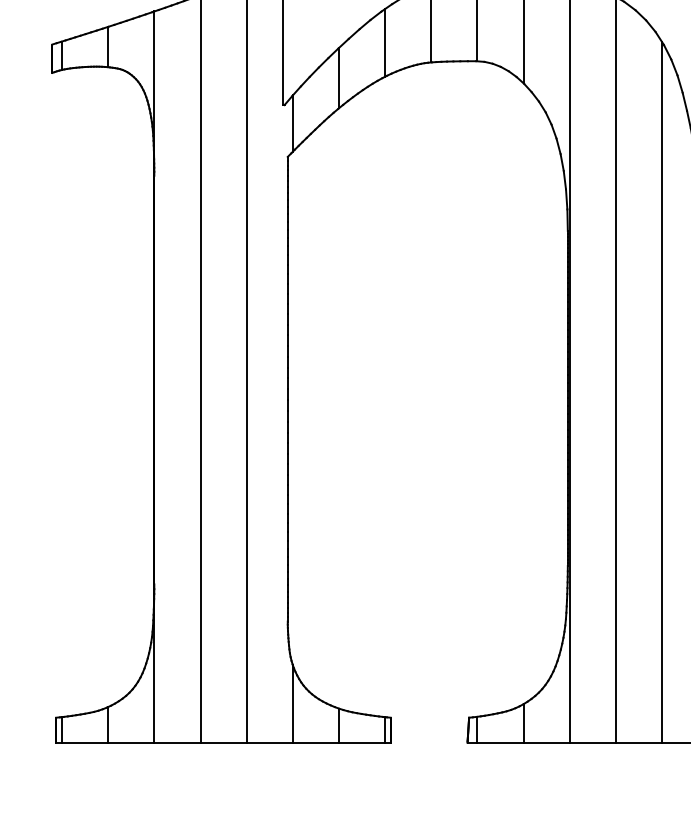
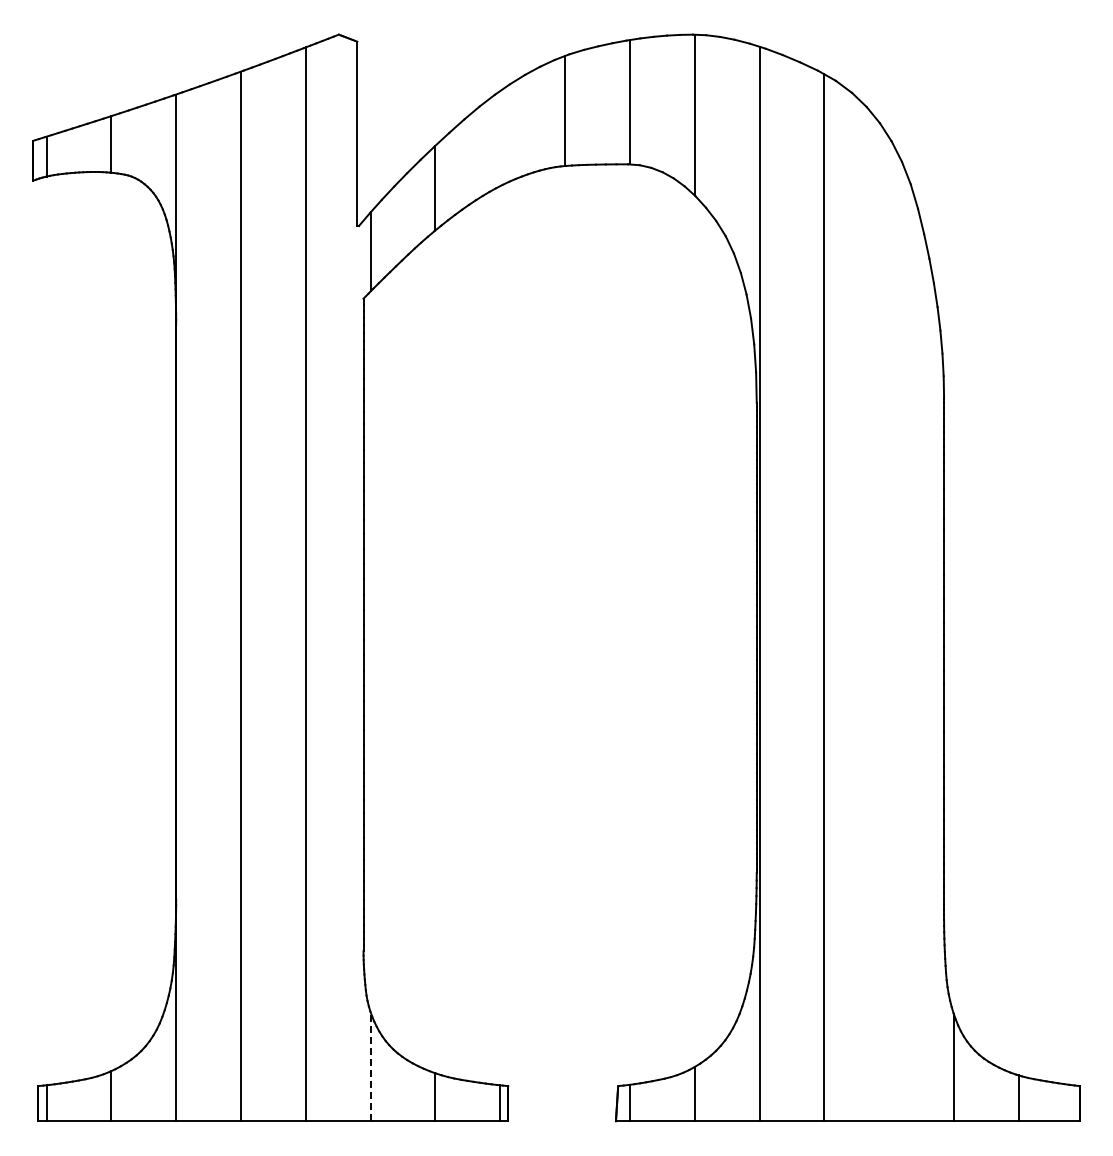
line: (385, 42) -> (500, 138), removed
line: (662, 392) -> (889, 629), removed
line: (292, 703) -> (370, 1066), solid -> dashed

